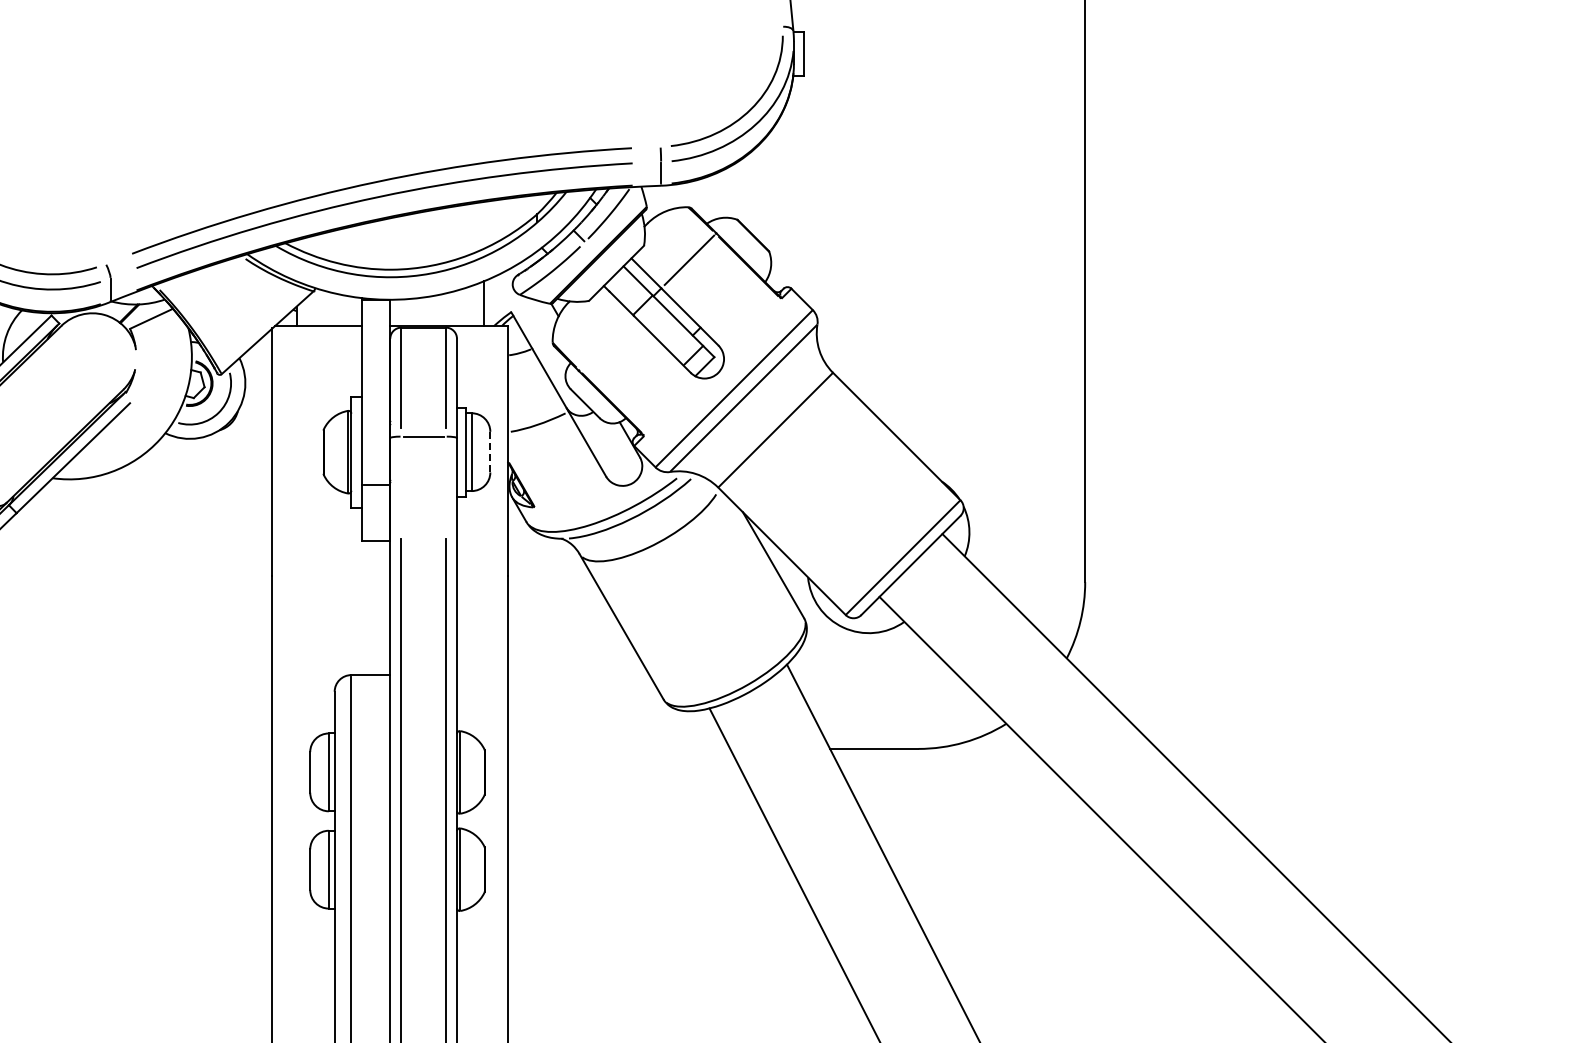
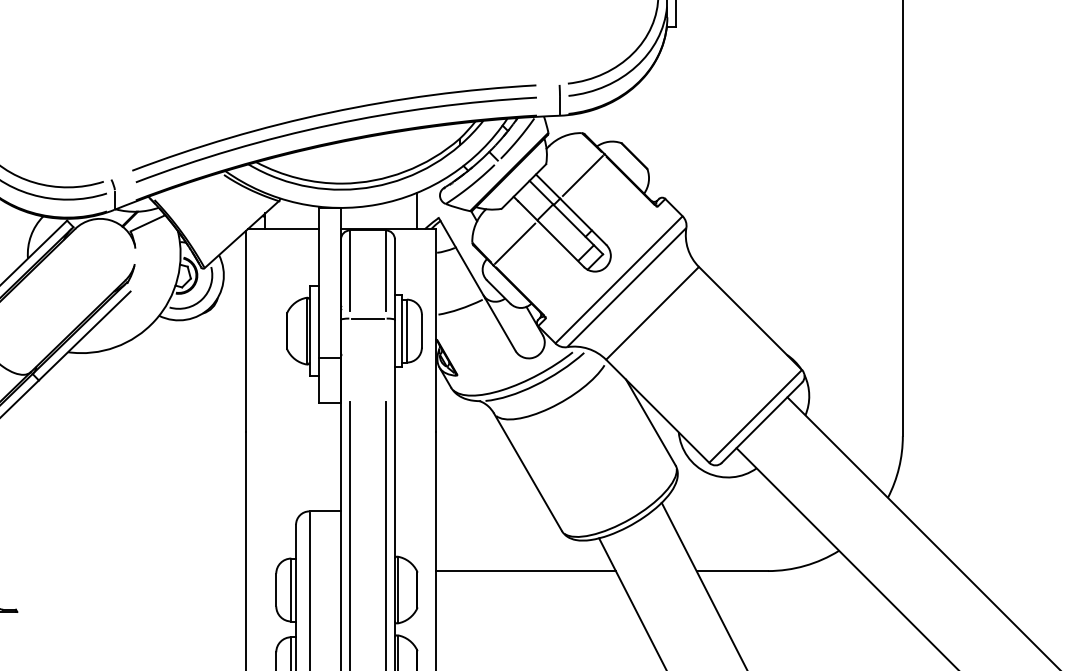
line: (605, 343) -> (515, 243), added
line: (490, 452) -> (422, 331), dashed -> solid
line: (619, 748) -> (526, 570), added

